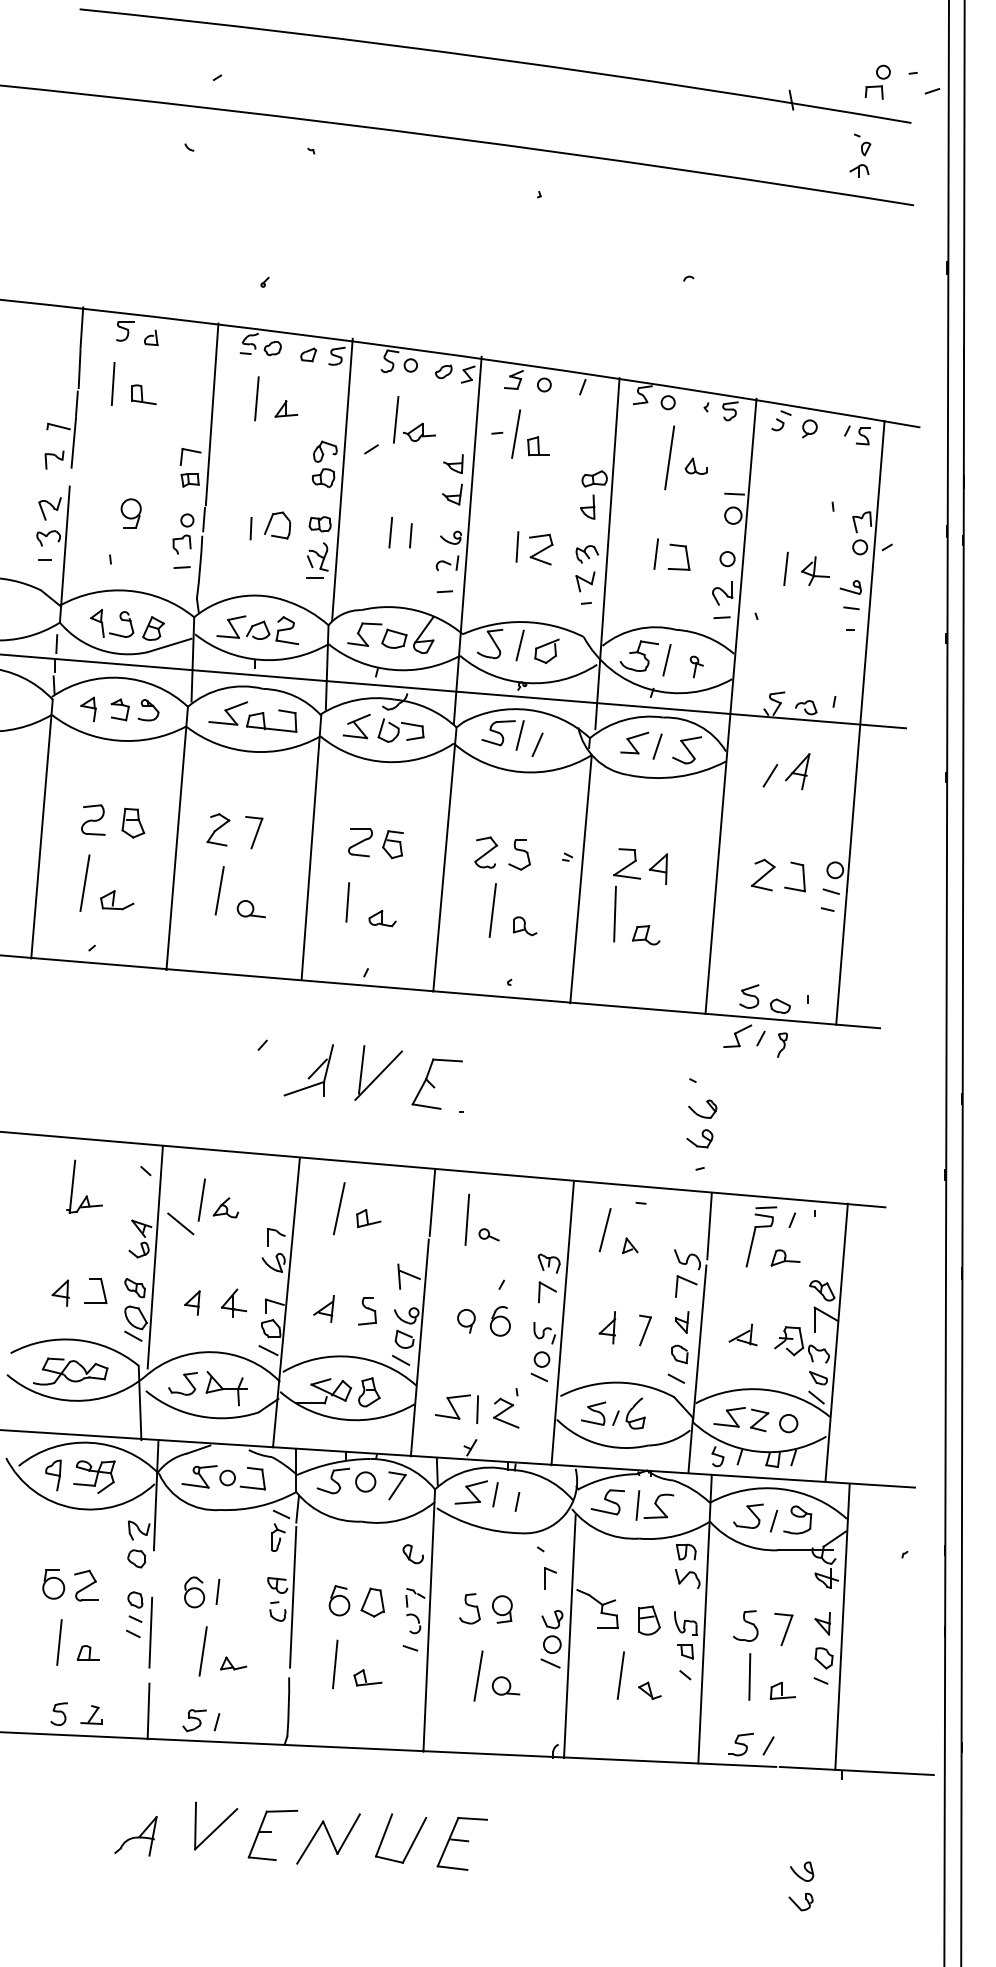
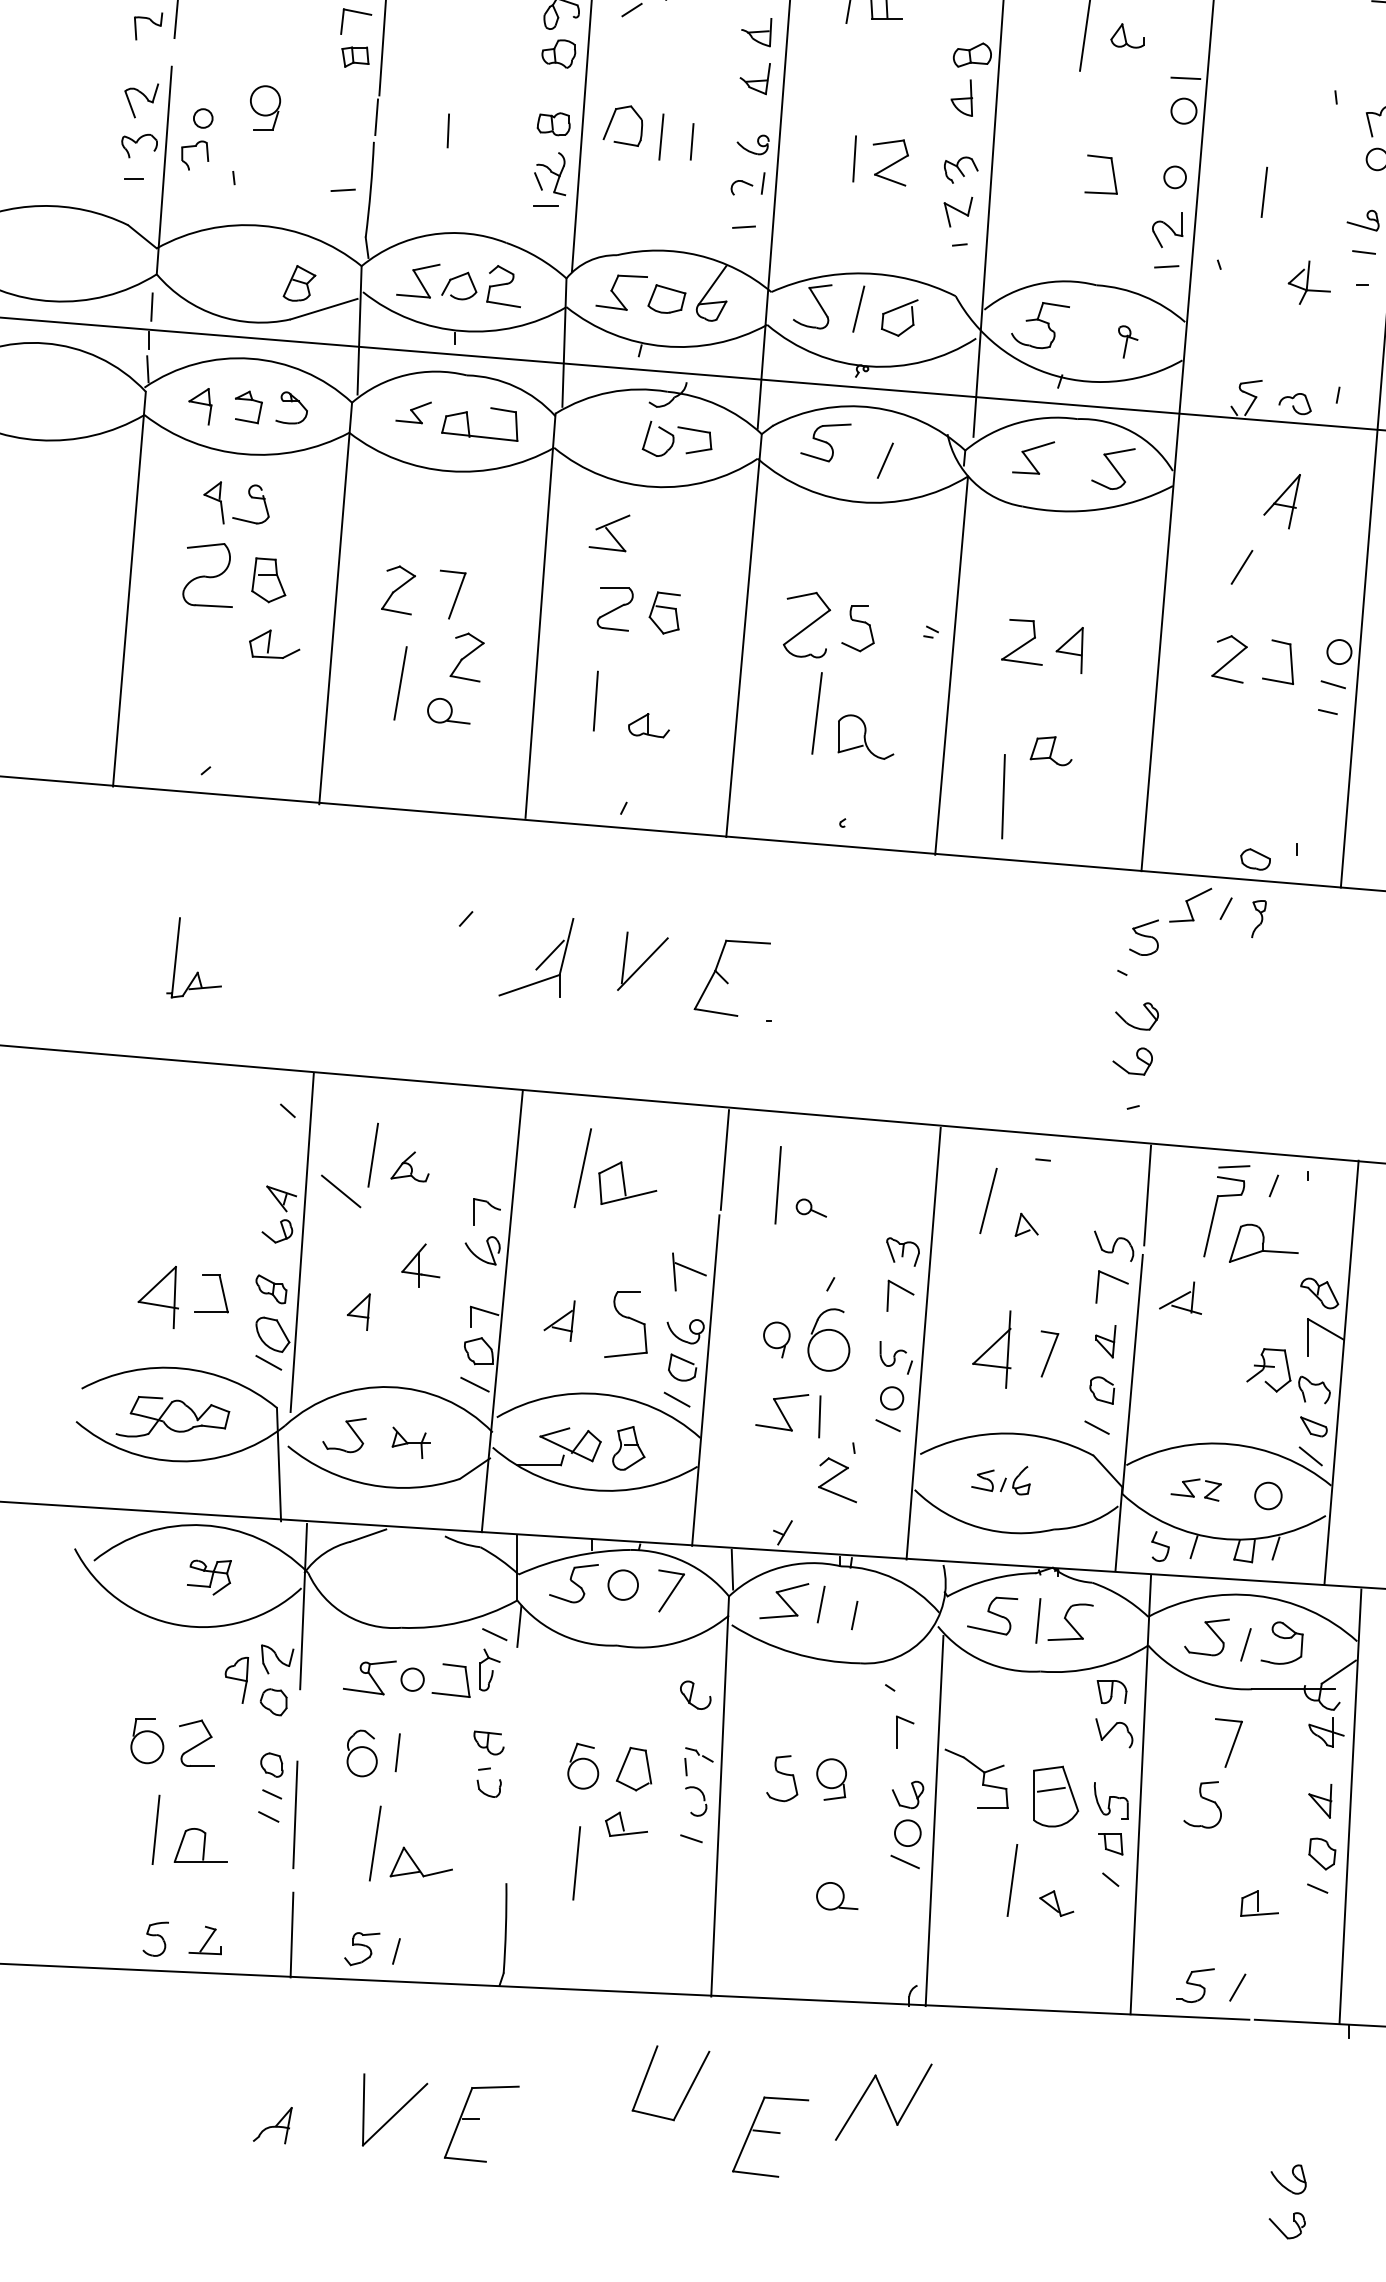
part: (271, 521) -> (613, 120), moved
part: (183, 533) -> (197, 138), moved
line: (656, 553) -> (1066, 168), removed
part: (815, 571) -> (1309, 283), moved
part: (120, 619) -> (249, 496), moved
line: (666, 660) -> (1081, 332), removed
part: (228, 713) -> (413, 412), size x0.6
part: (356, 726) -> (609, 533), moved
line: (519, 735) -> (857, 446), removed
line: (657, 746) -> (1068, 463), removed
line: (770, 775) -> (1242, 566), moved
part: (93, 819) -> (207, 574), size x1.4
part: (485, 852) -> (805, 624), size x1.4
part: (263, 873) -> (467, 656), added
line: (84, 882) -> (194, 670), removed
part: (117, 900) -> (275, 644), moved
line: (614, 913) -> (1002, 795), moved
part: (525, 926) -> (866, 737), size x1.6
part: (749, 996) -> (1144, 937), moved
part: (378, 1072) -> (642, 960), size x0.7
part: (86, 1195) -> (197, 971), moved
part: (368, 1218) -> (627, 1183), size x1.6
part: (785, 1257) -> (1263, 1242), size x1.6
part: (60, 1292) -> (157, 1296), size x1.6
part: (233, 1302) -> (420, 1264), moved
part: (367, 1311) -> (625, 1325), size x1.6
part: (499, 1321) -> (827, 1340), size x1.4
part: (607, 1327) -> (991, 1349), size x1.6
part: (742, 1334) -> (1179, 1297), moved
part: (226, 1388) -> (410, 1442), size x0.6
part: (456, 1408) -> (787, 1415), moved
part: (613, 1413) -> (1001, 1480), size x0.6
part: (741, 1419) -> (1196, 1489), size x0.6
part: (53, 1475) -> (236, 1680), moved
part: (94, 1476) -> (209, 1576), size x0.7
part: (223, 1477) -> (406, 1678), moved
line: (293, 1597) -> (513, 1761), removed
part: (649, 1620) -> (1056, 1796), size x1.4
part: (783, 1629) -> (1228, 1742), moved
part: (87, 1652) -> (198, 1845), size x1.6
part: (233, 1663) -> (421, 1861), size x1.6
line: (478, 1675) -> (795, 1880), removed
line: (749, 1676) -> (1208, 1881), removed
part: (367, 1677) -> (625, 1823), moved
part: (135, 1836) -> (272, 2125), size x0.6
part: (328, 1838) -> (883, 2101), moved
part: (411, 1843) -> (686, 2090), moved

